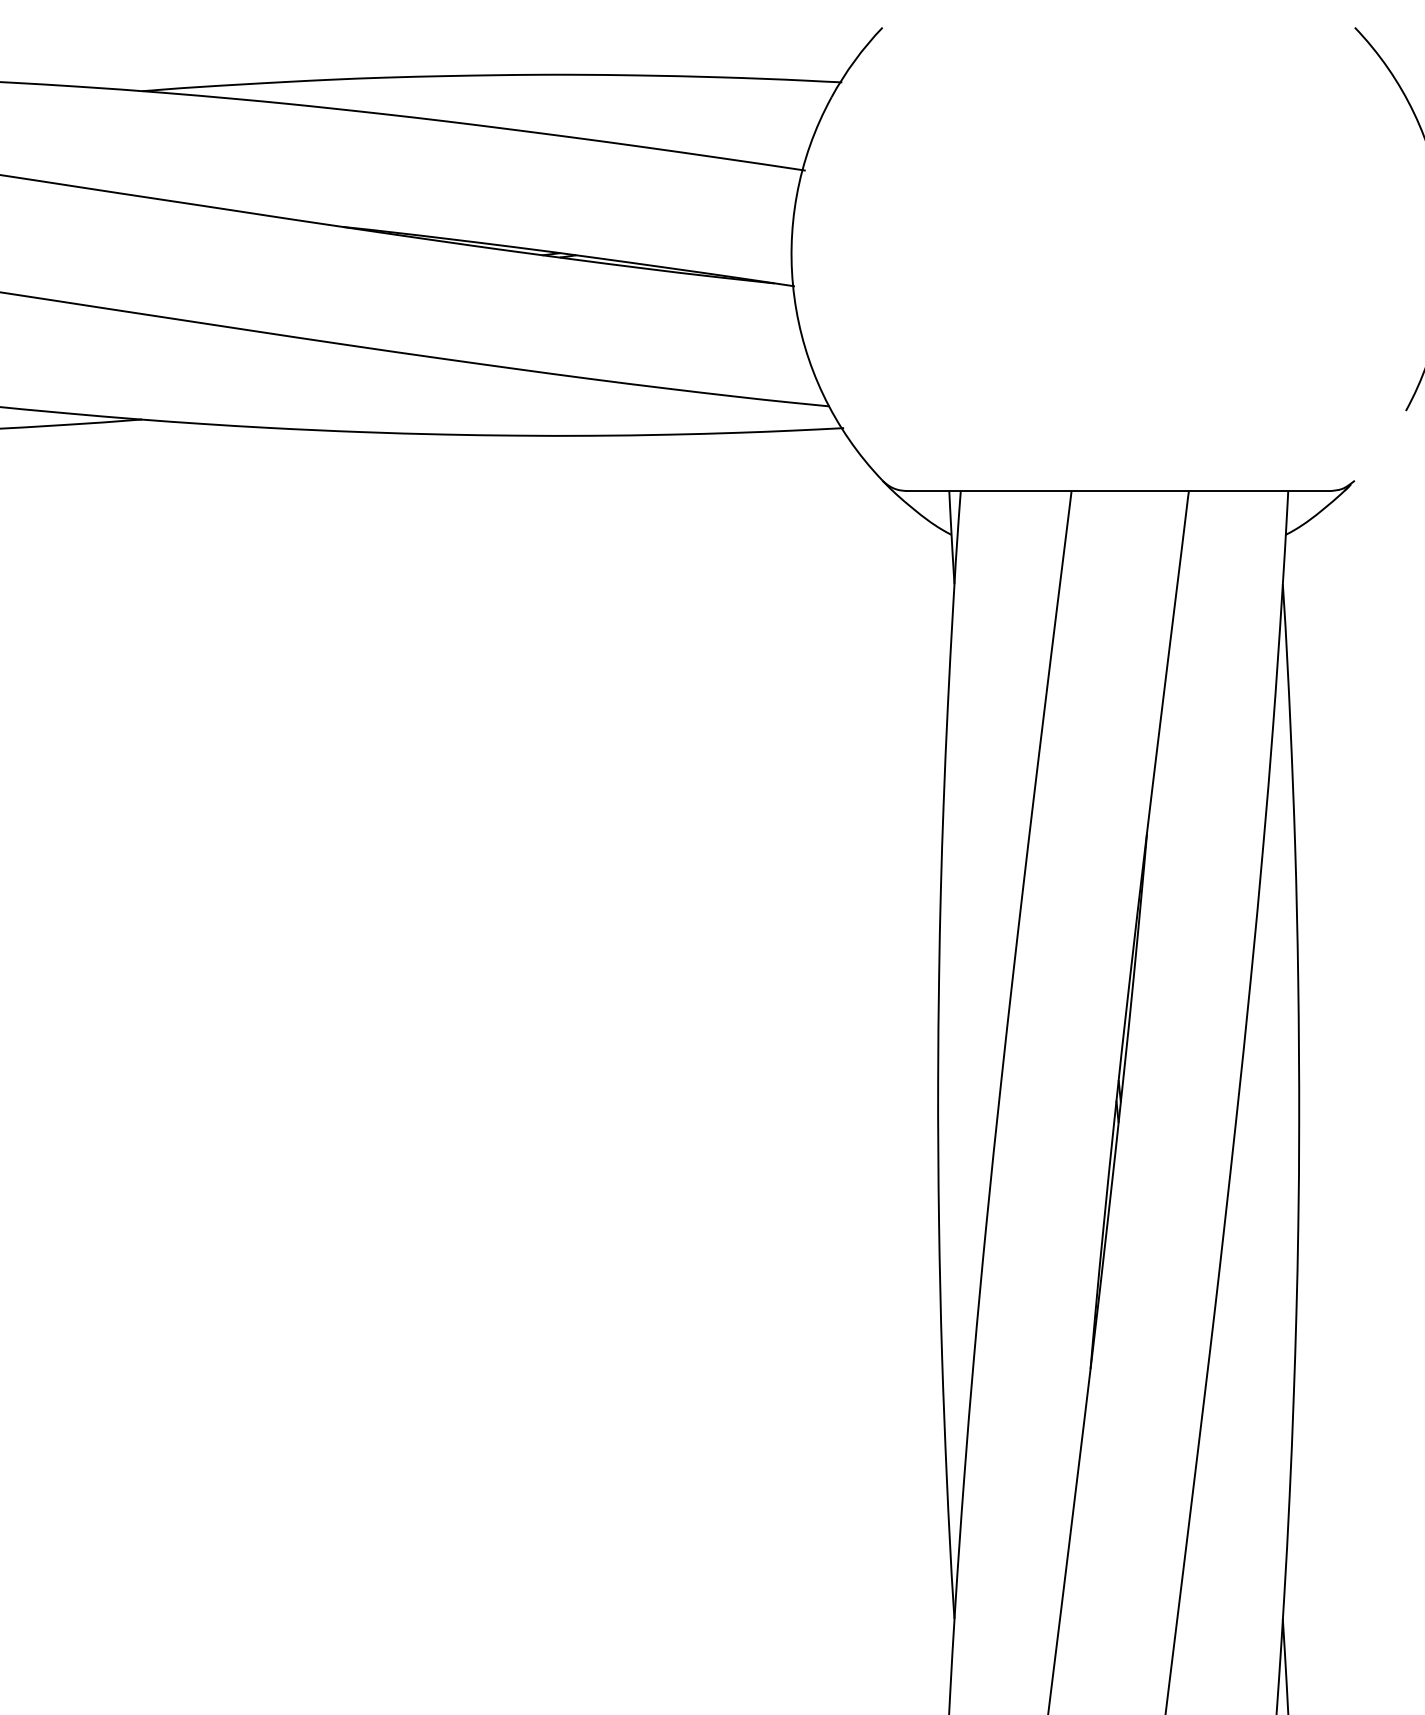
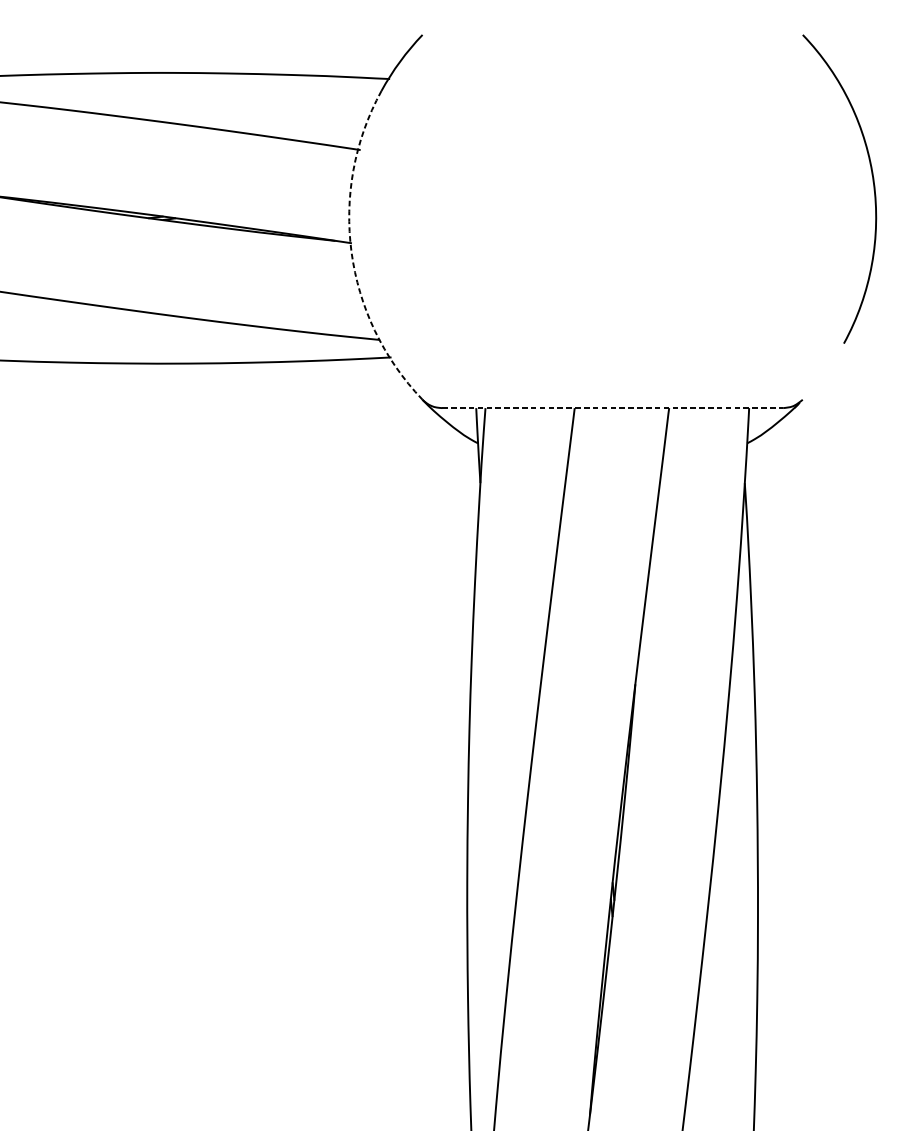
arc: (794, 297) -> (351, 252), solid -> dashed
line: (1118, 491) -> (612, 408), solid -> dashed

